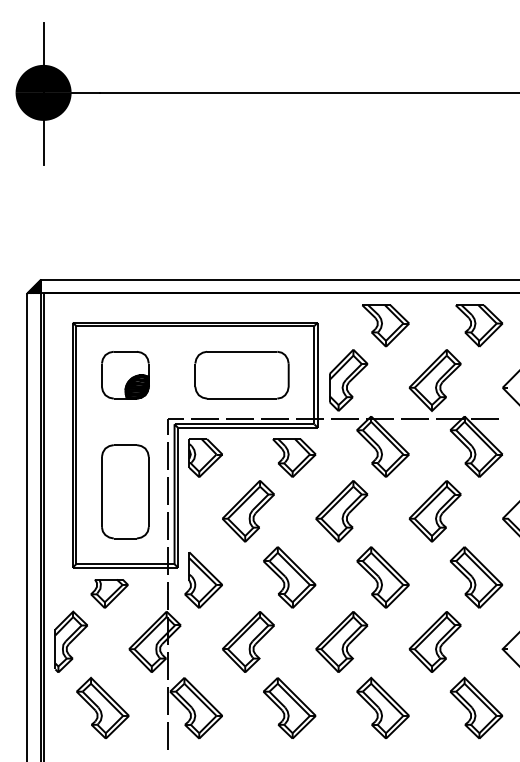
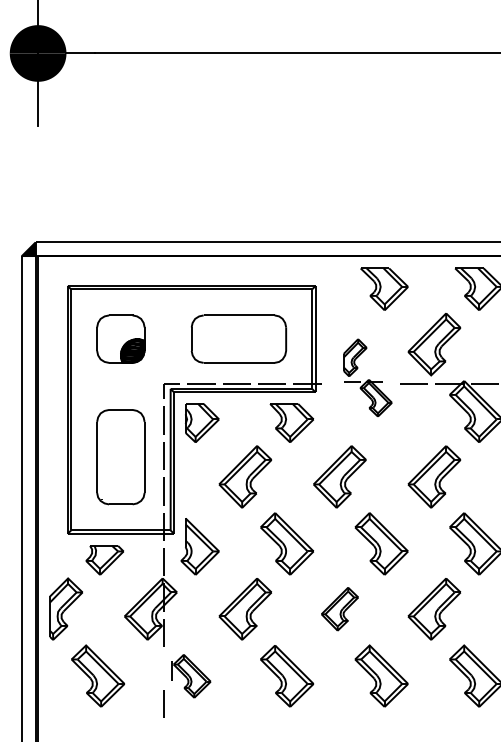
part: (369, 413) -> (367, 377), size x0.6
part: (341, 641) -> (339, 608), size x0.7
part: (194, 708) -> (190, 676), size x0.7

